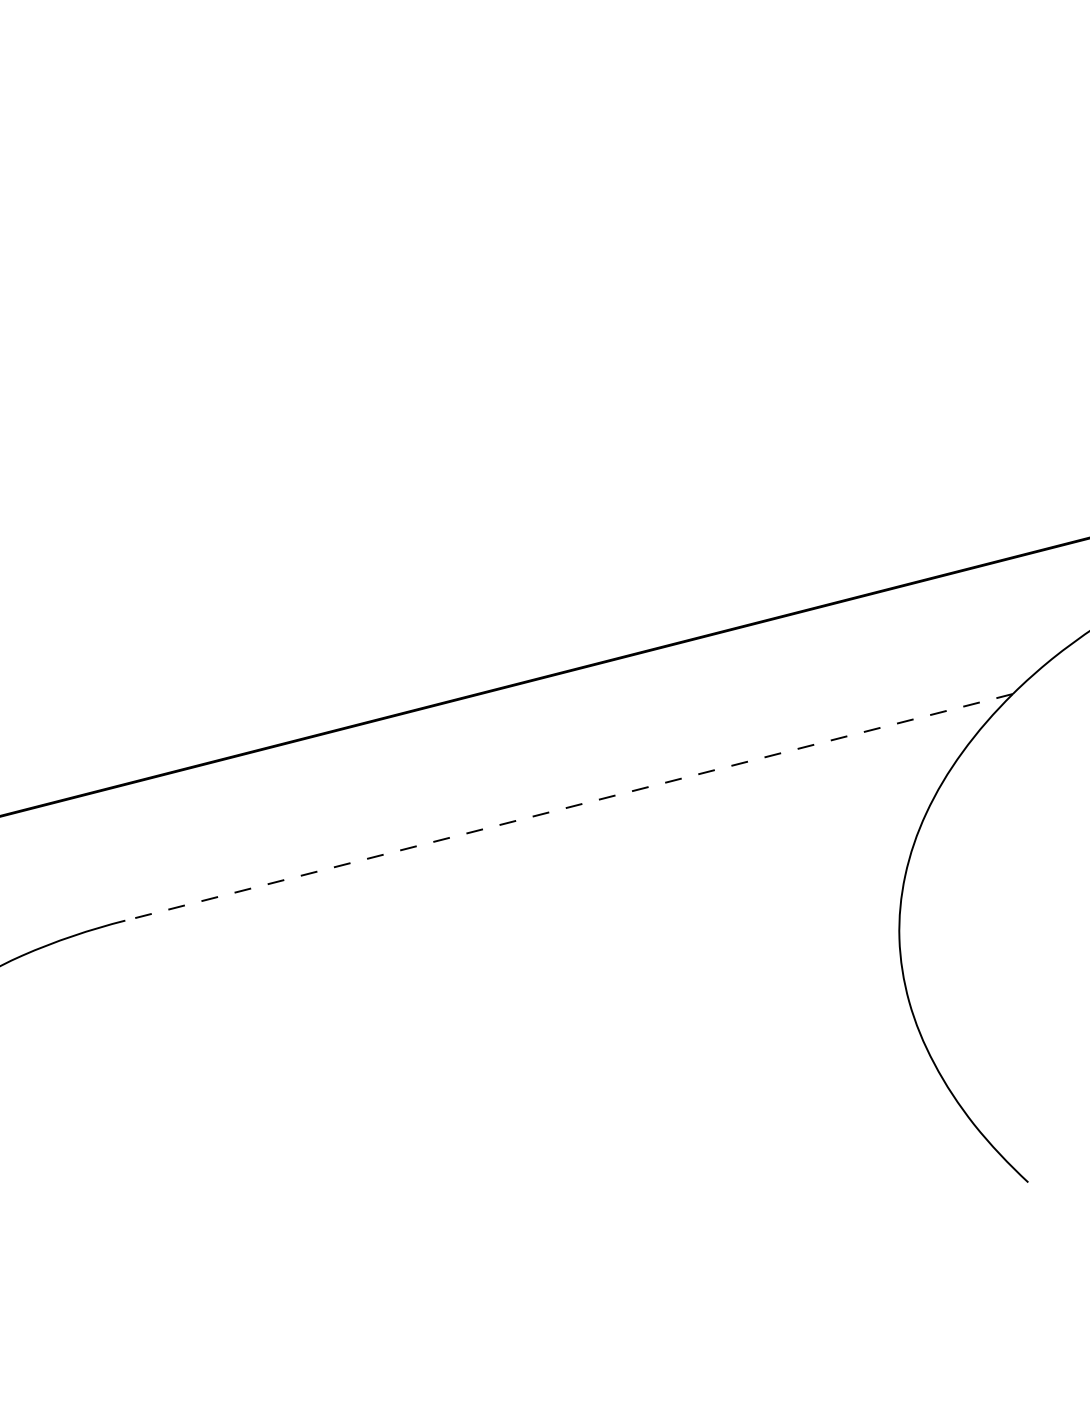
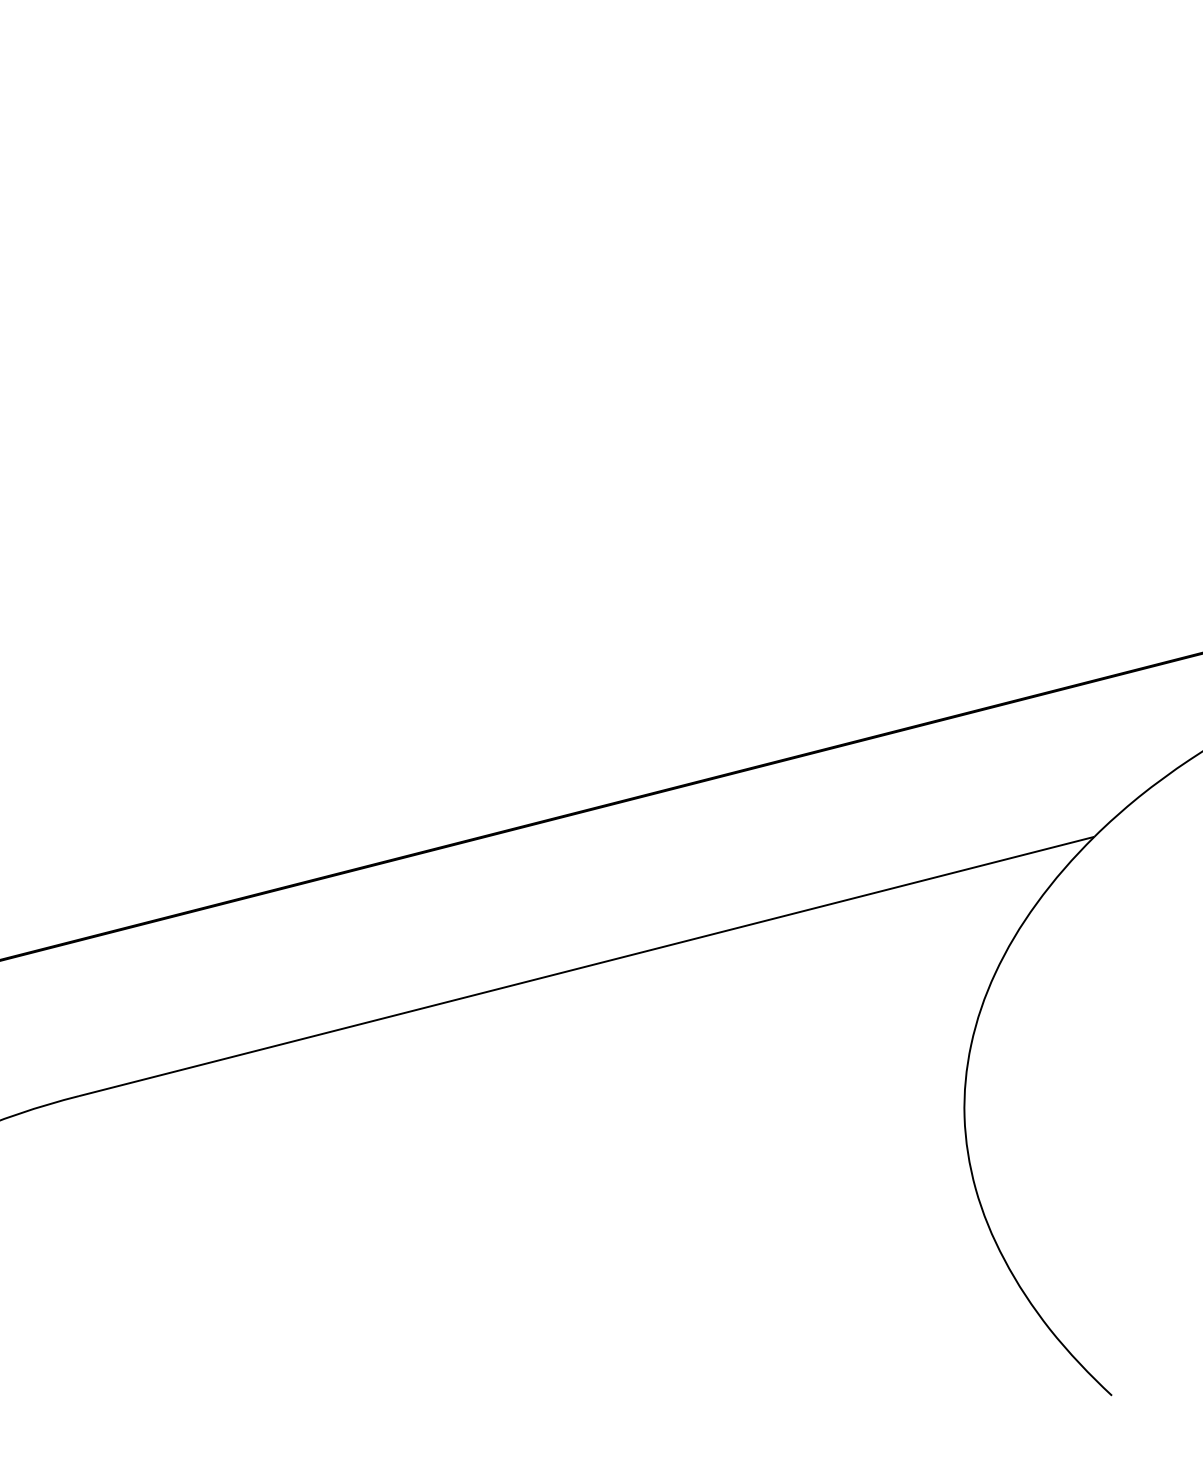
line: (568, 807) -> (585, 966), dashed -> solid

